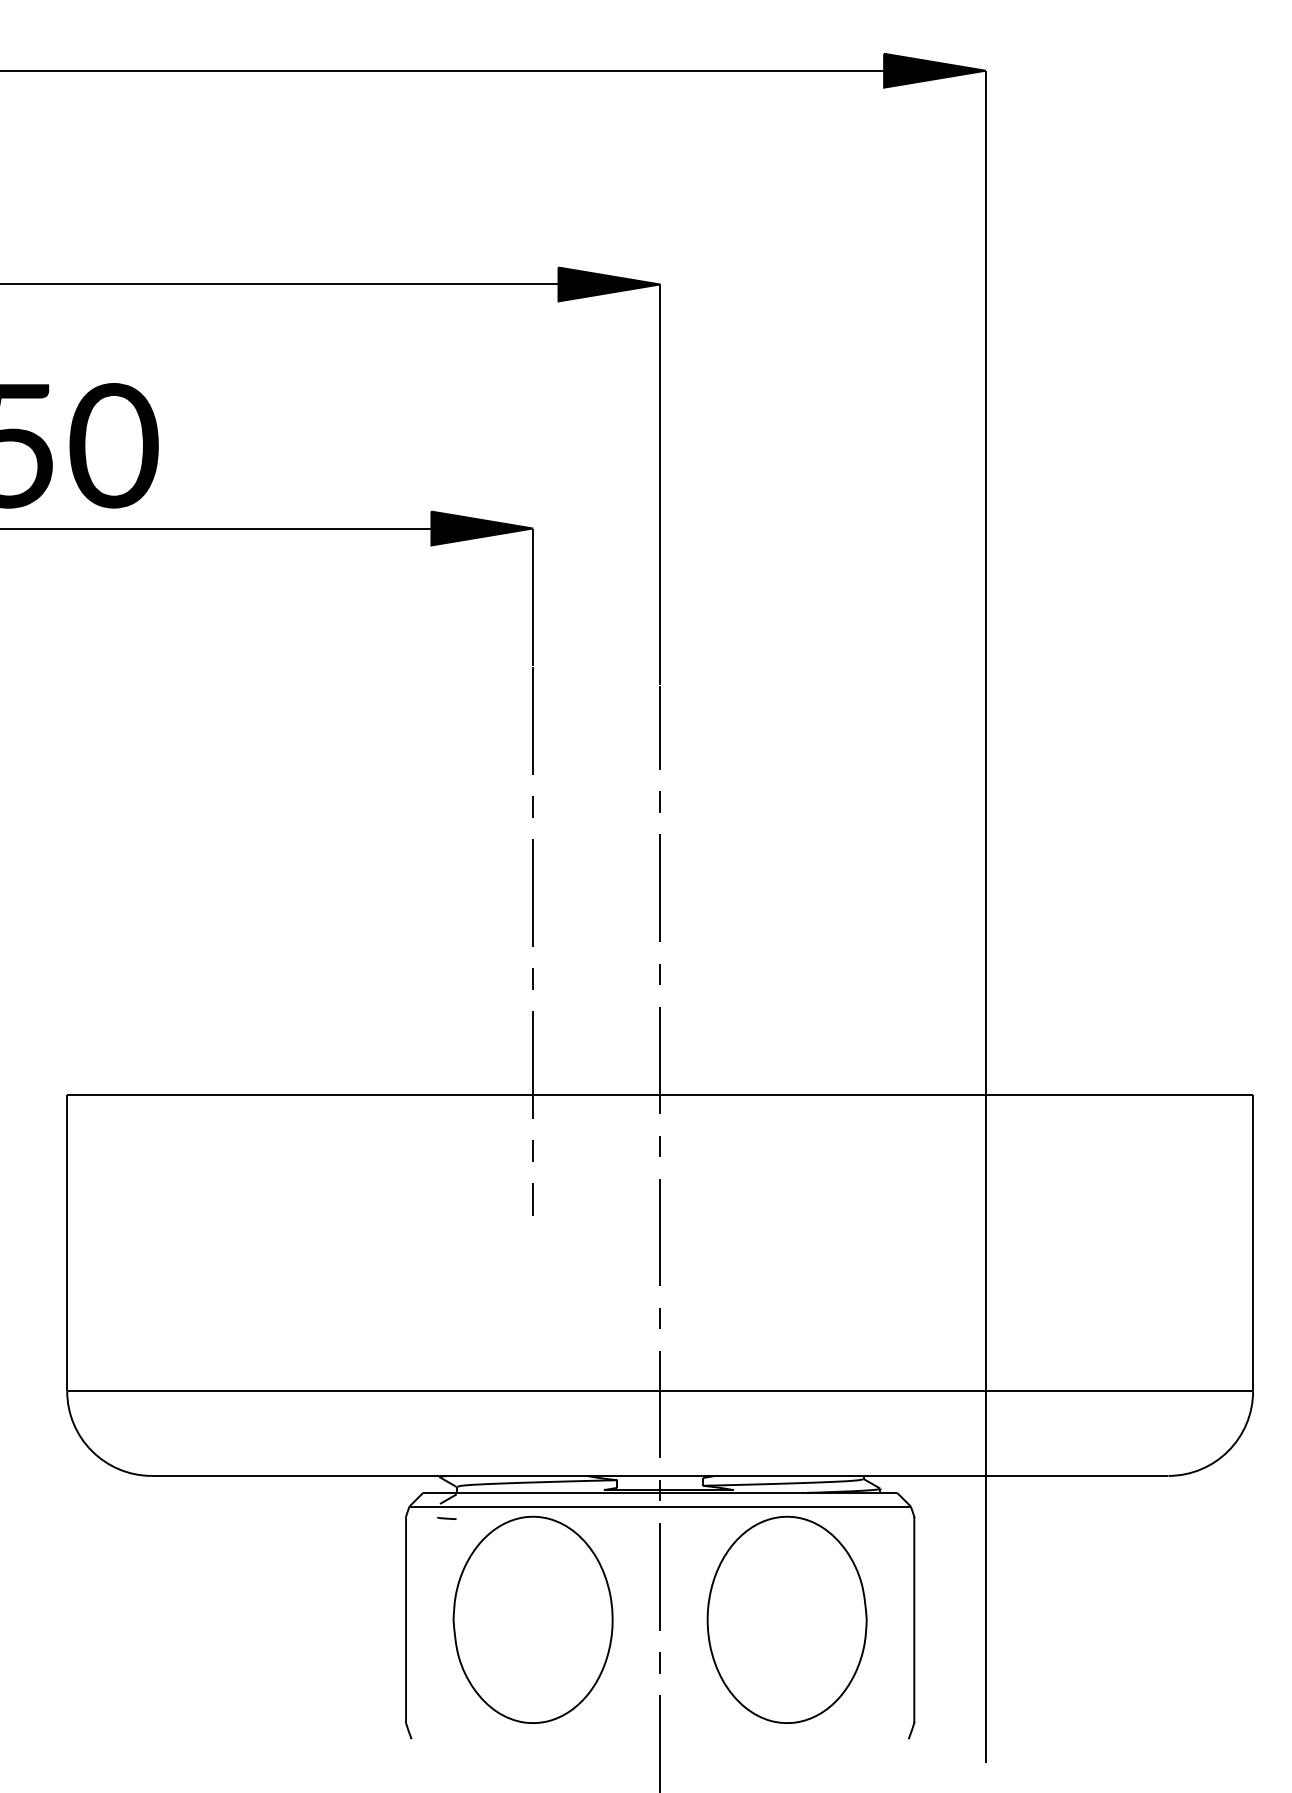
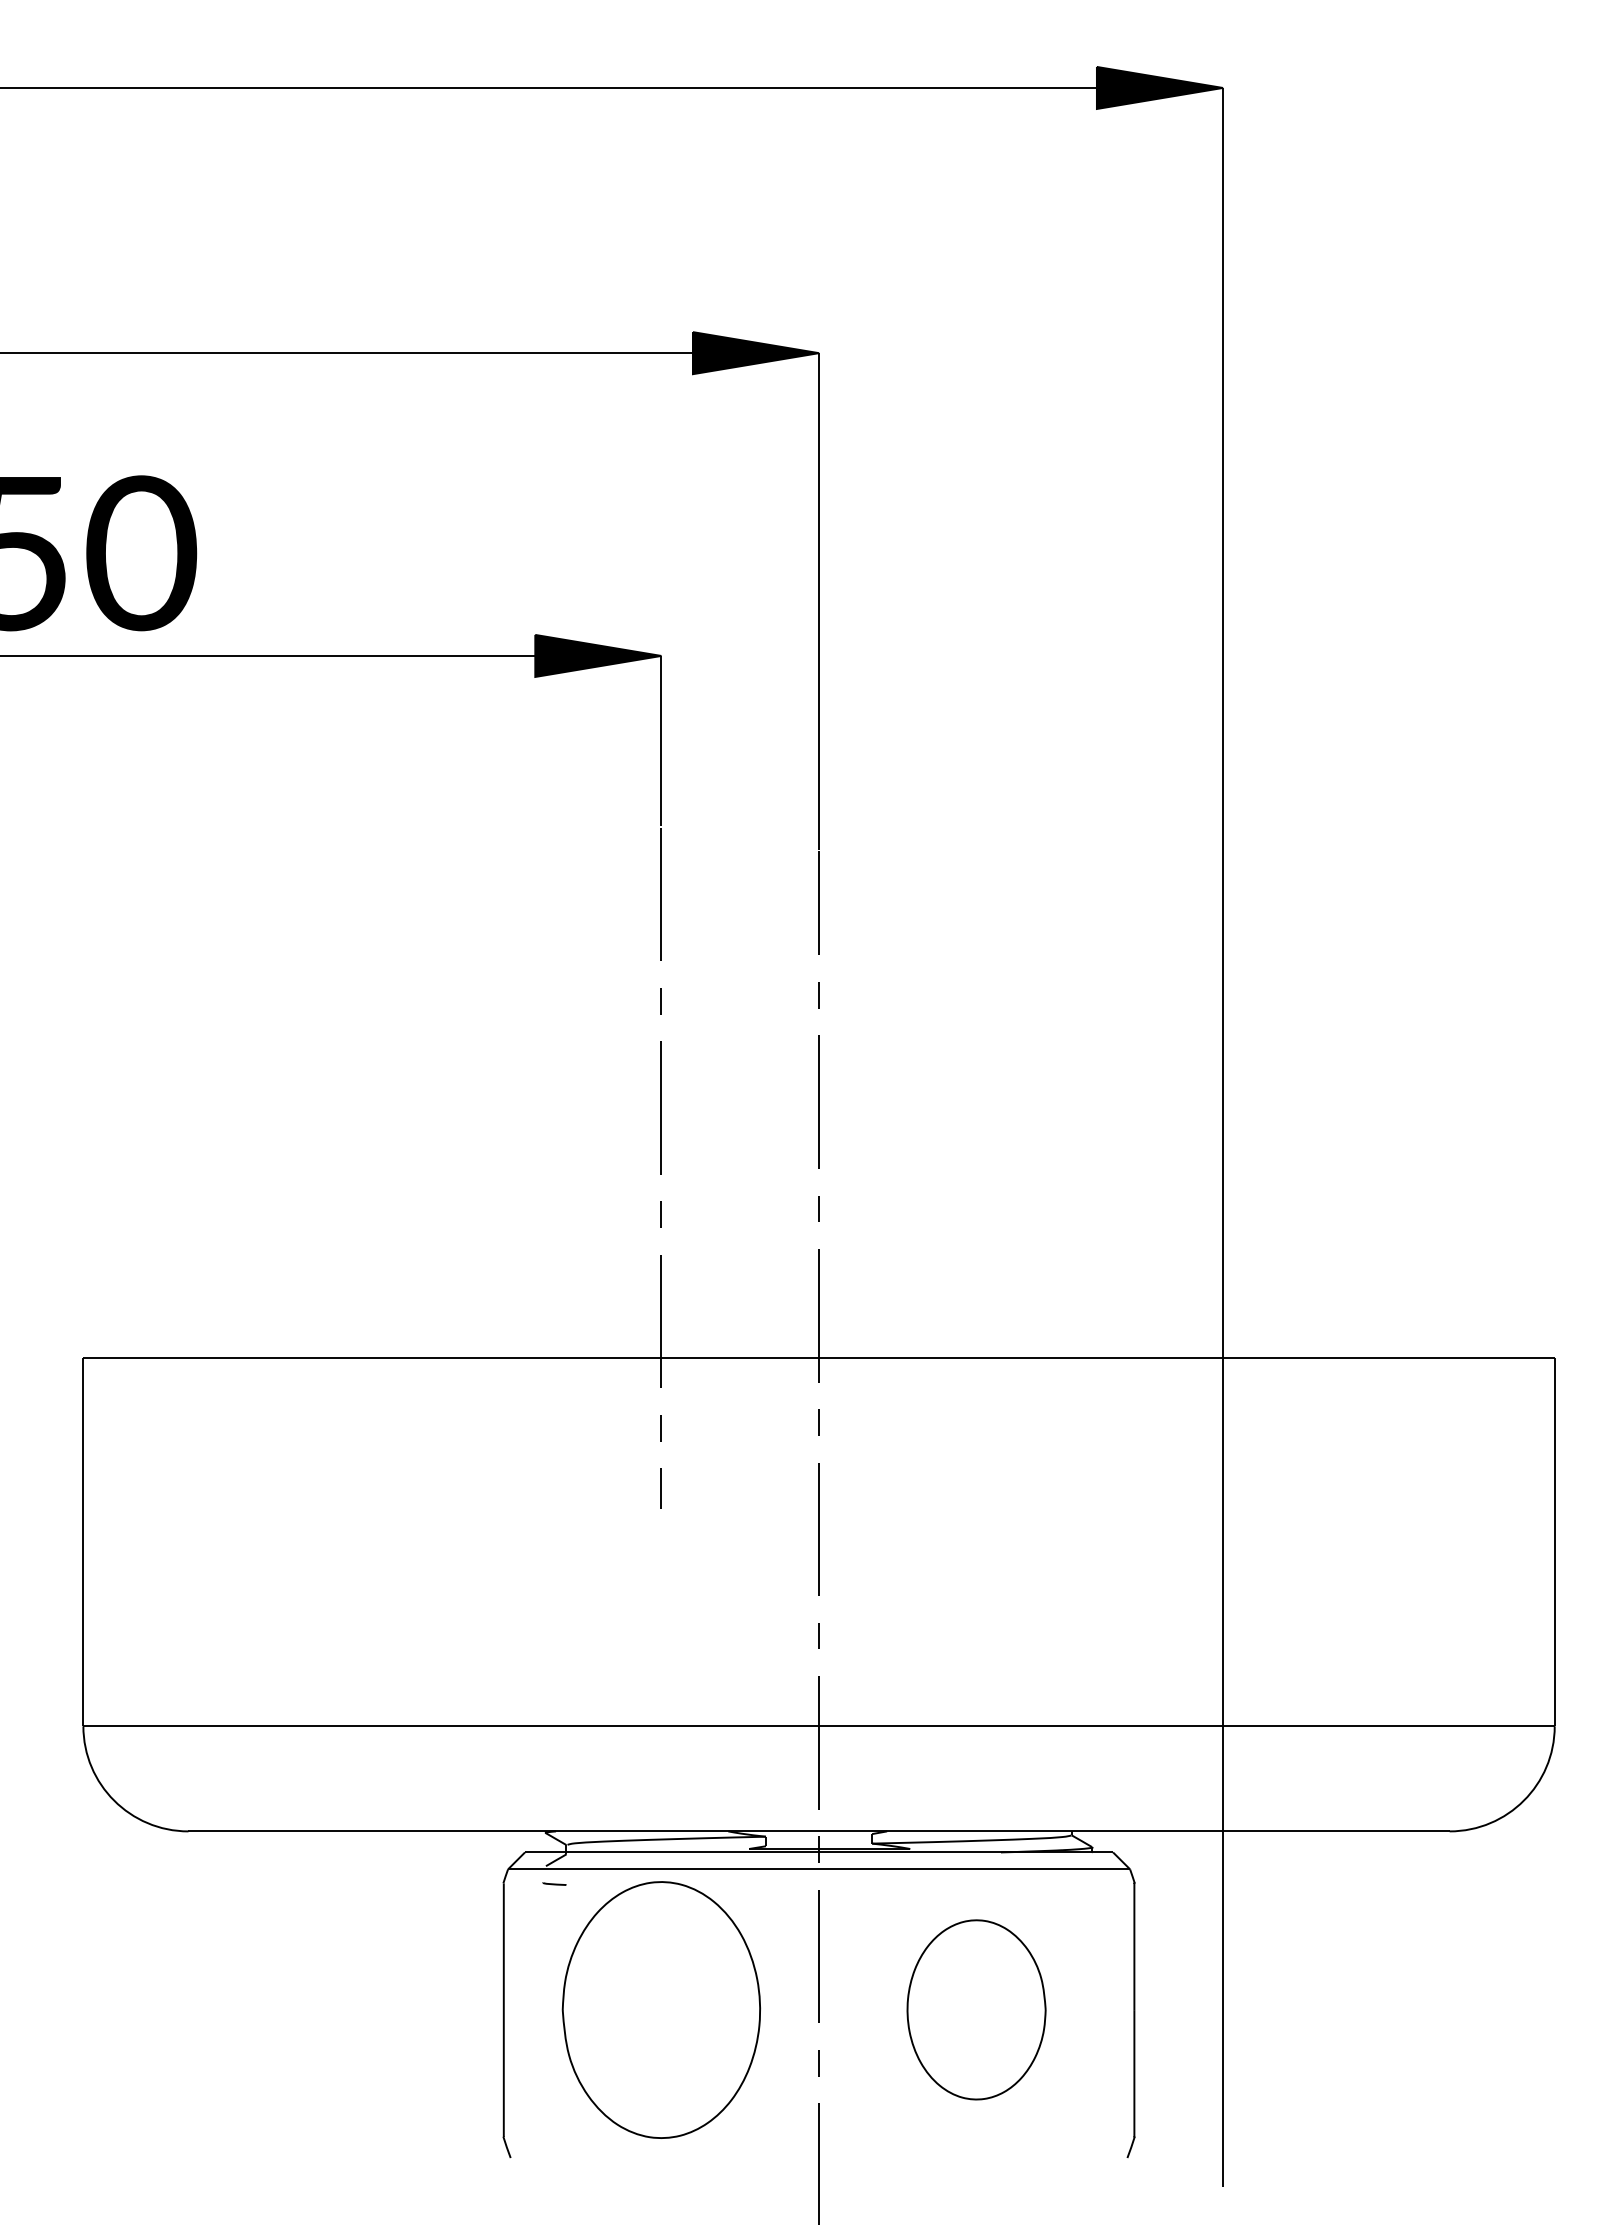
part: (786, 1619) -> (975, 2009), size x0.7

